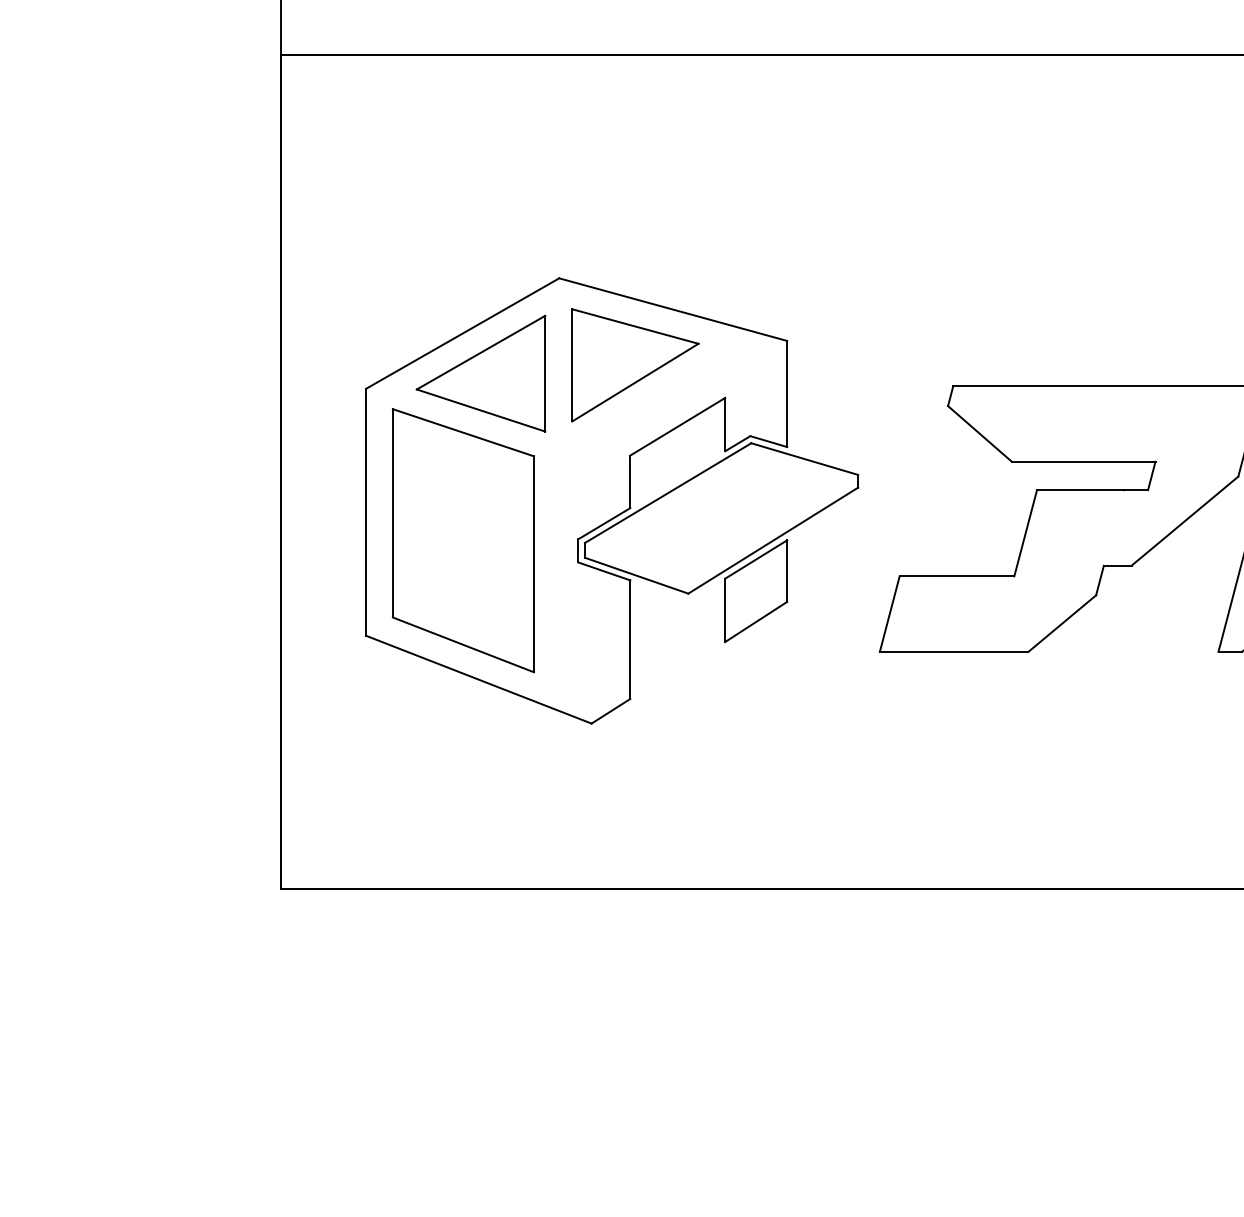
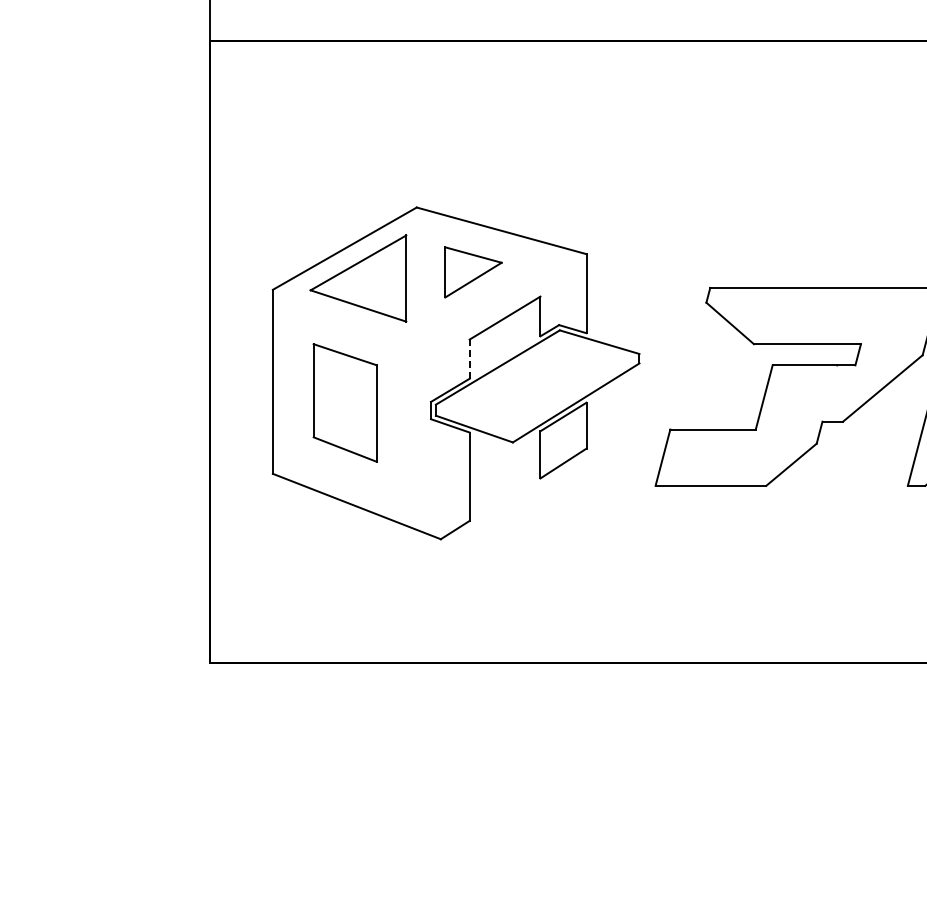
part: (635, 365) -> (473, 272), size x0.6
line: (630, 482) -> (469, 359), solid -> dashed
part: (462, 540) -> (344, 402), size x0.6

